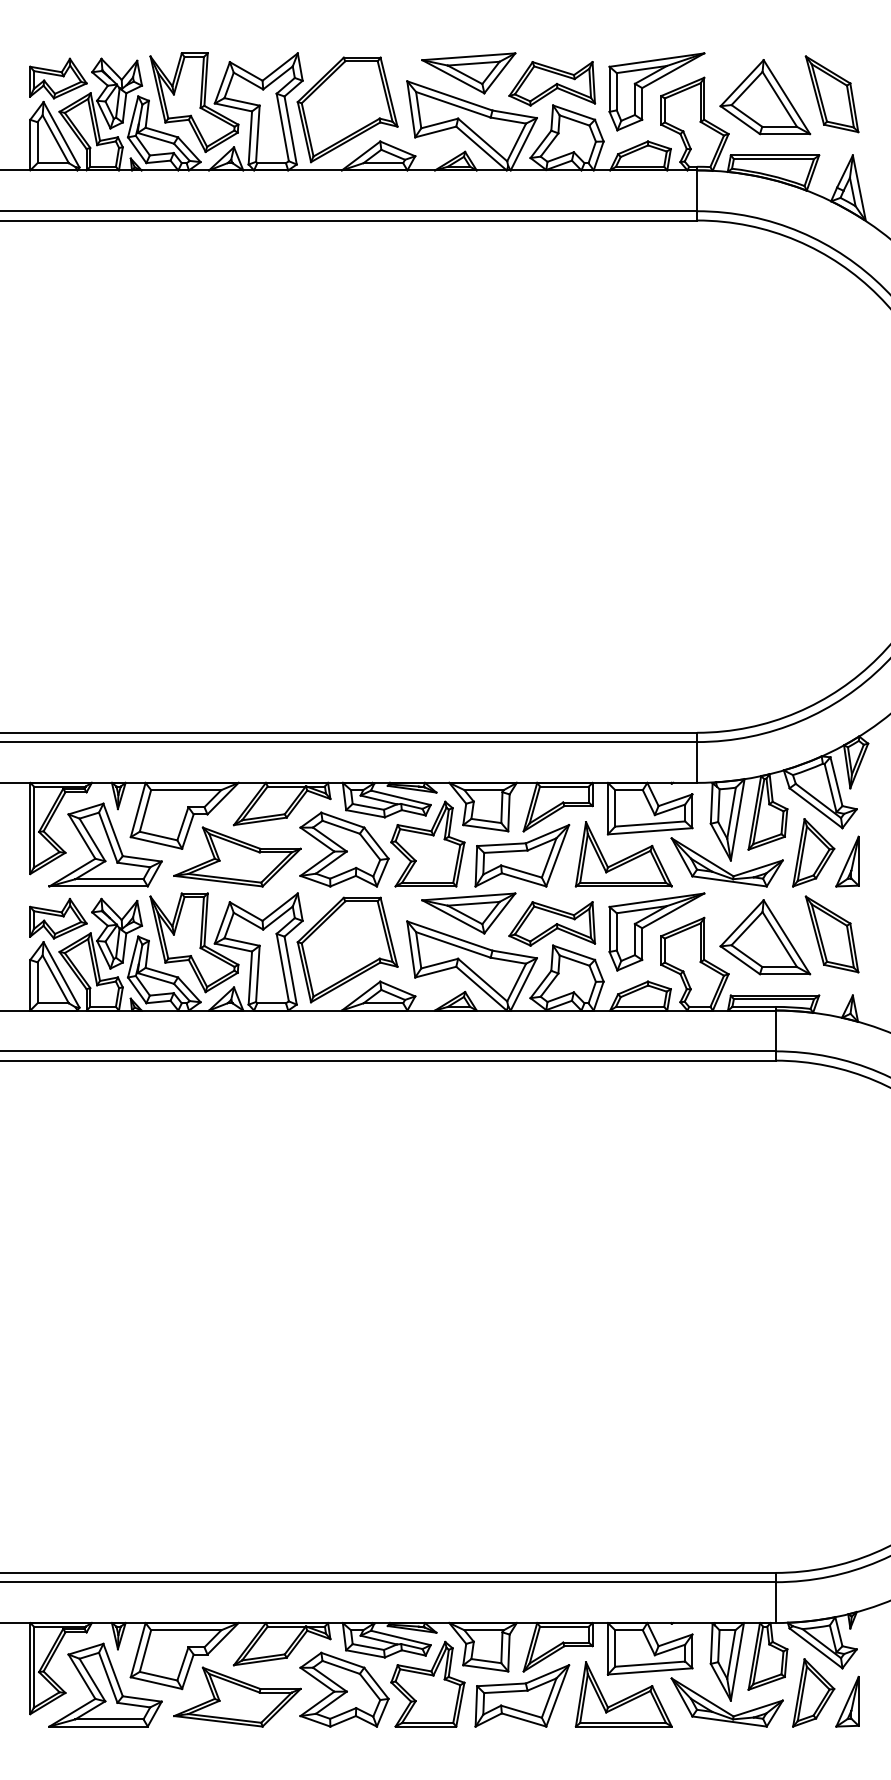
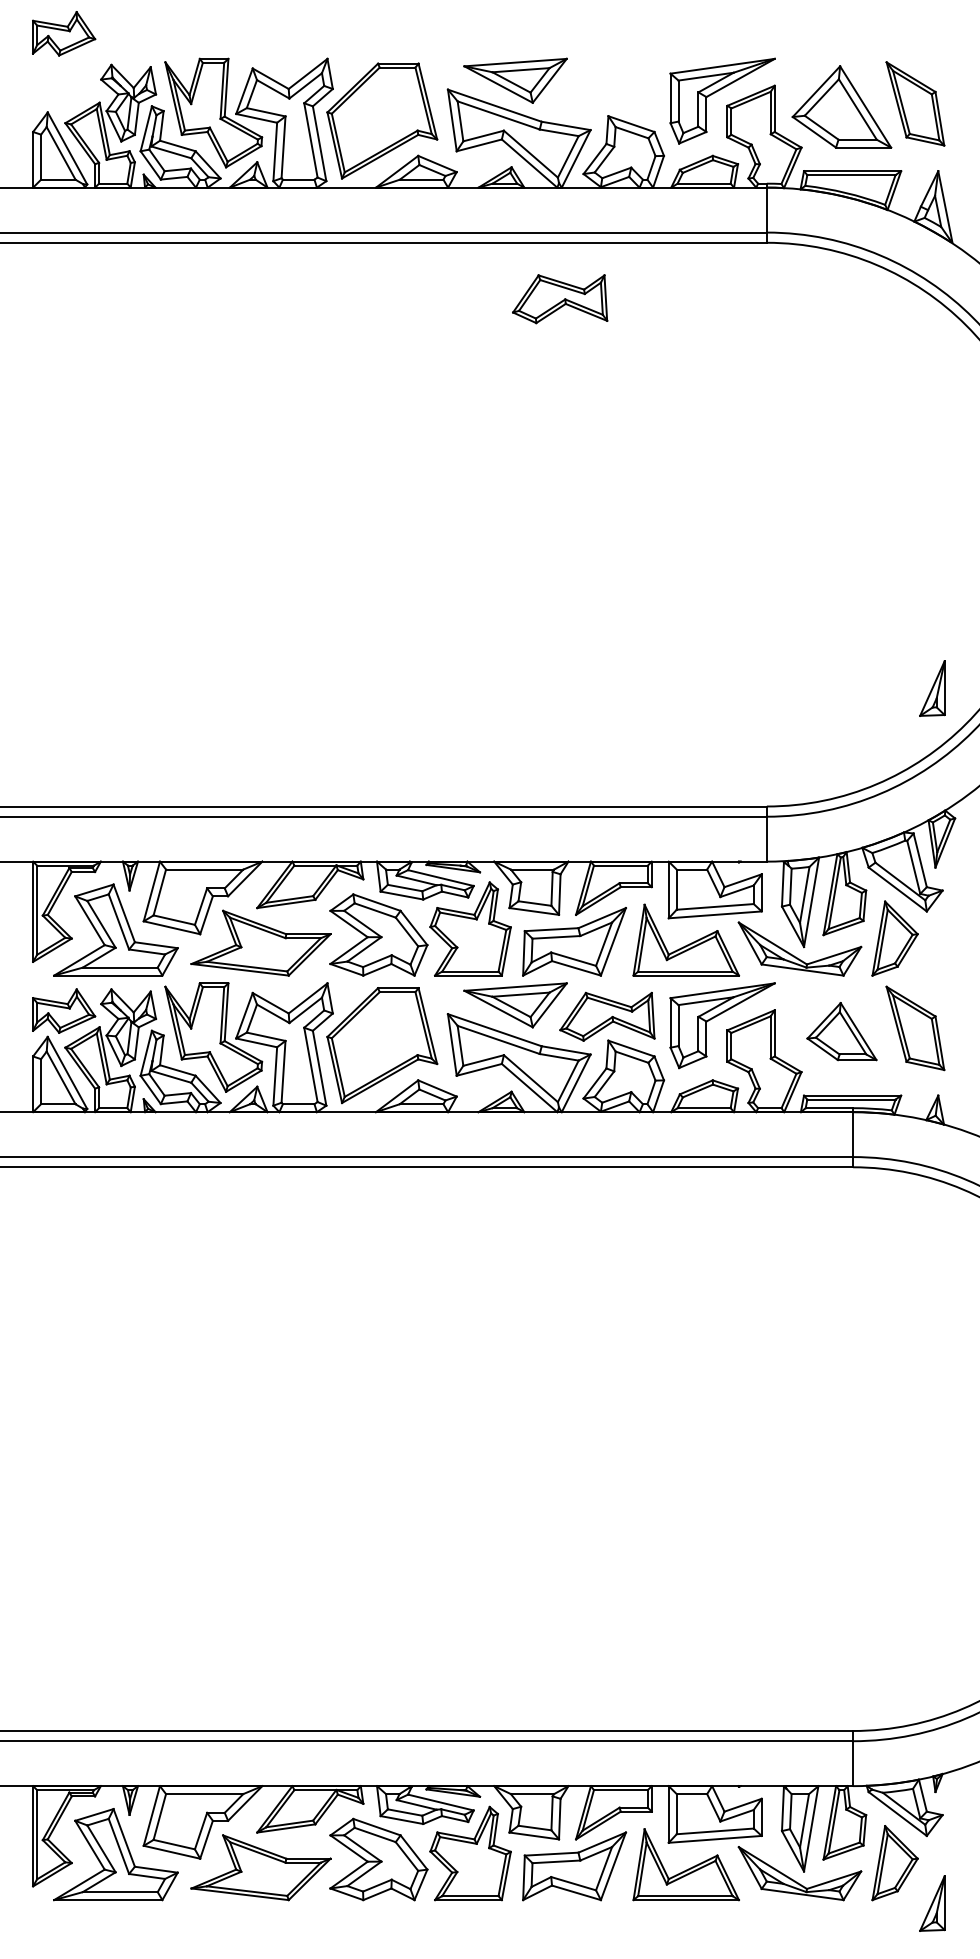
part: (58, 78) -> (64, 33), moved
part: (552, 83) -> (560, 298), moved
part: (847, 861) -> (932, 688), moved
part: (765, 937) -> (842, 1031), size x0.7
part: (847, 1701) -> (932, 1903), moved

